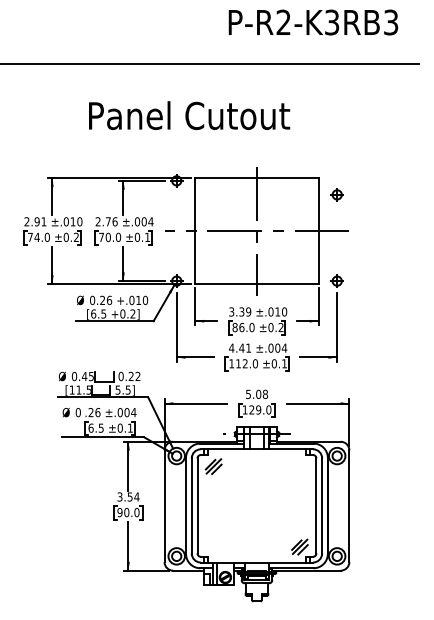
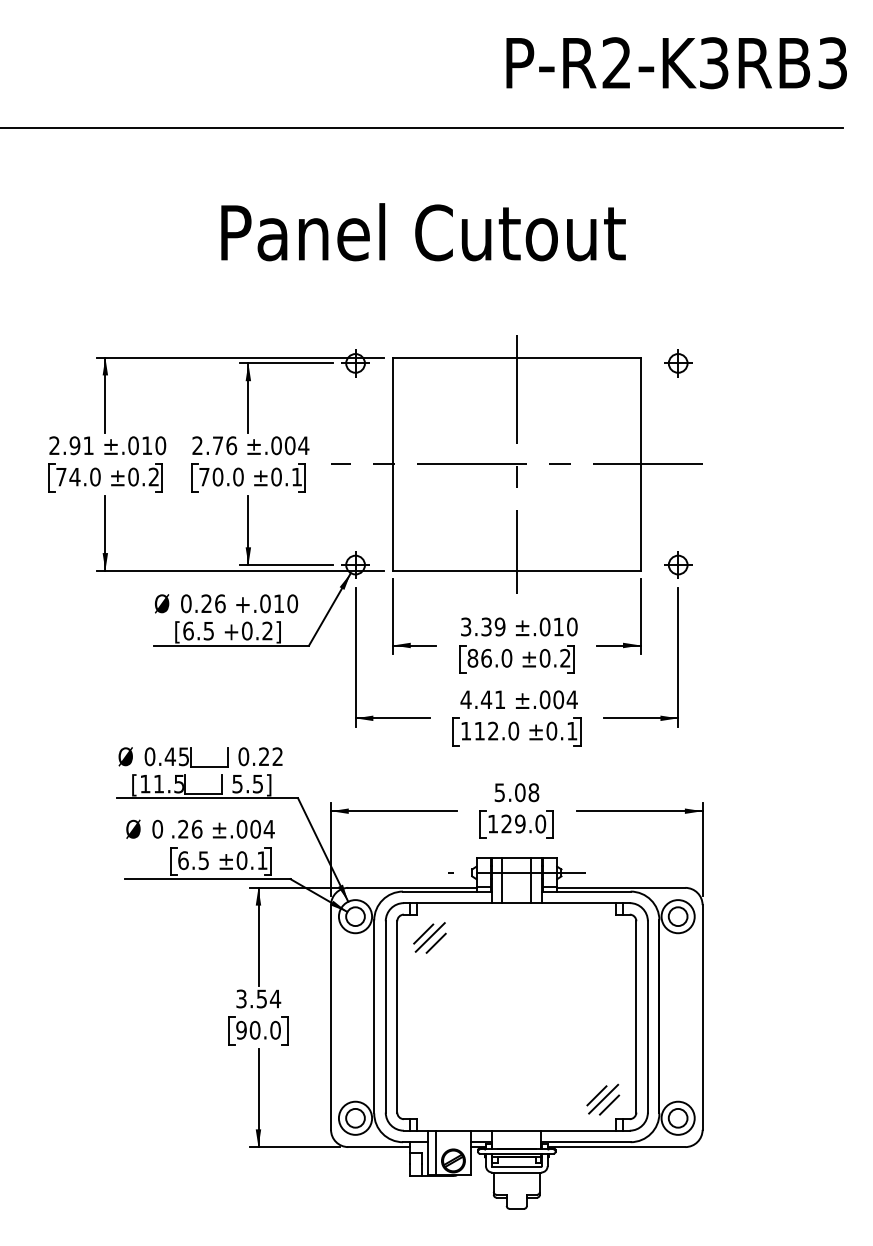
text: (313, 22) -> (676, 63), moved
text: (189, 115) -> (423, 231), moved
part: (336, 194) -> (676, 362), moved

